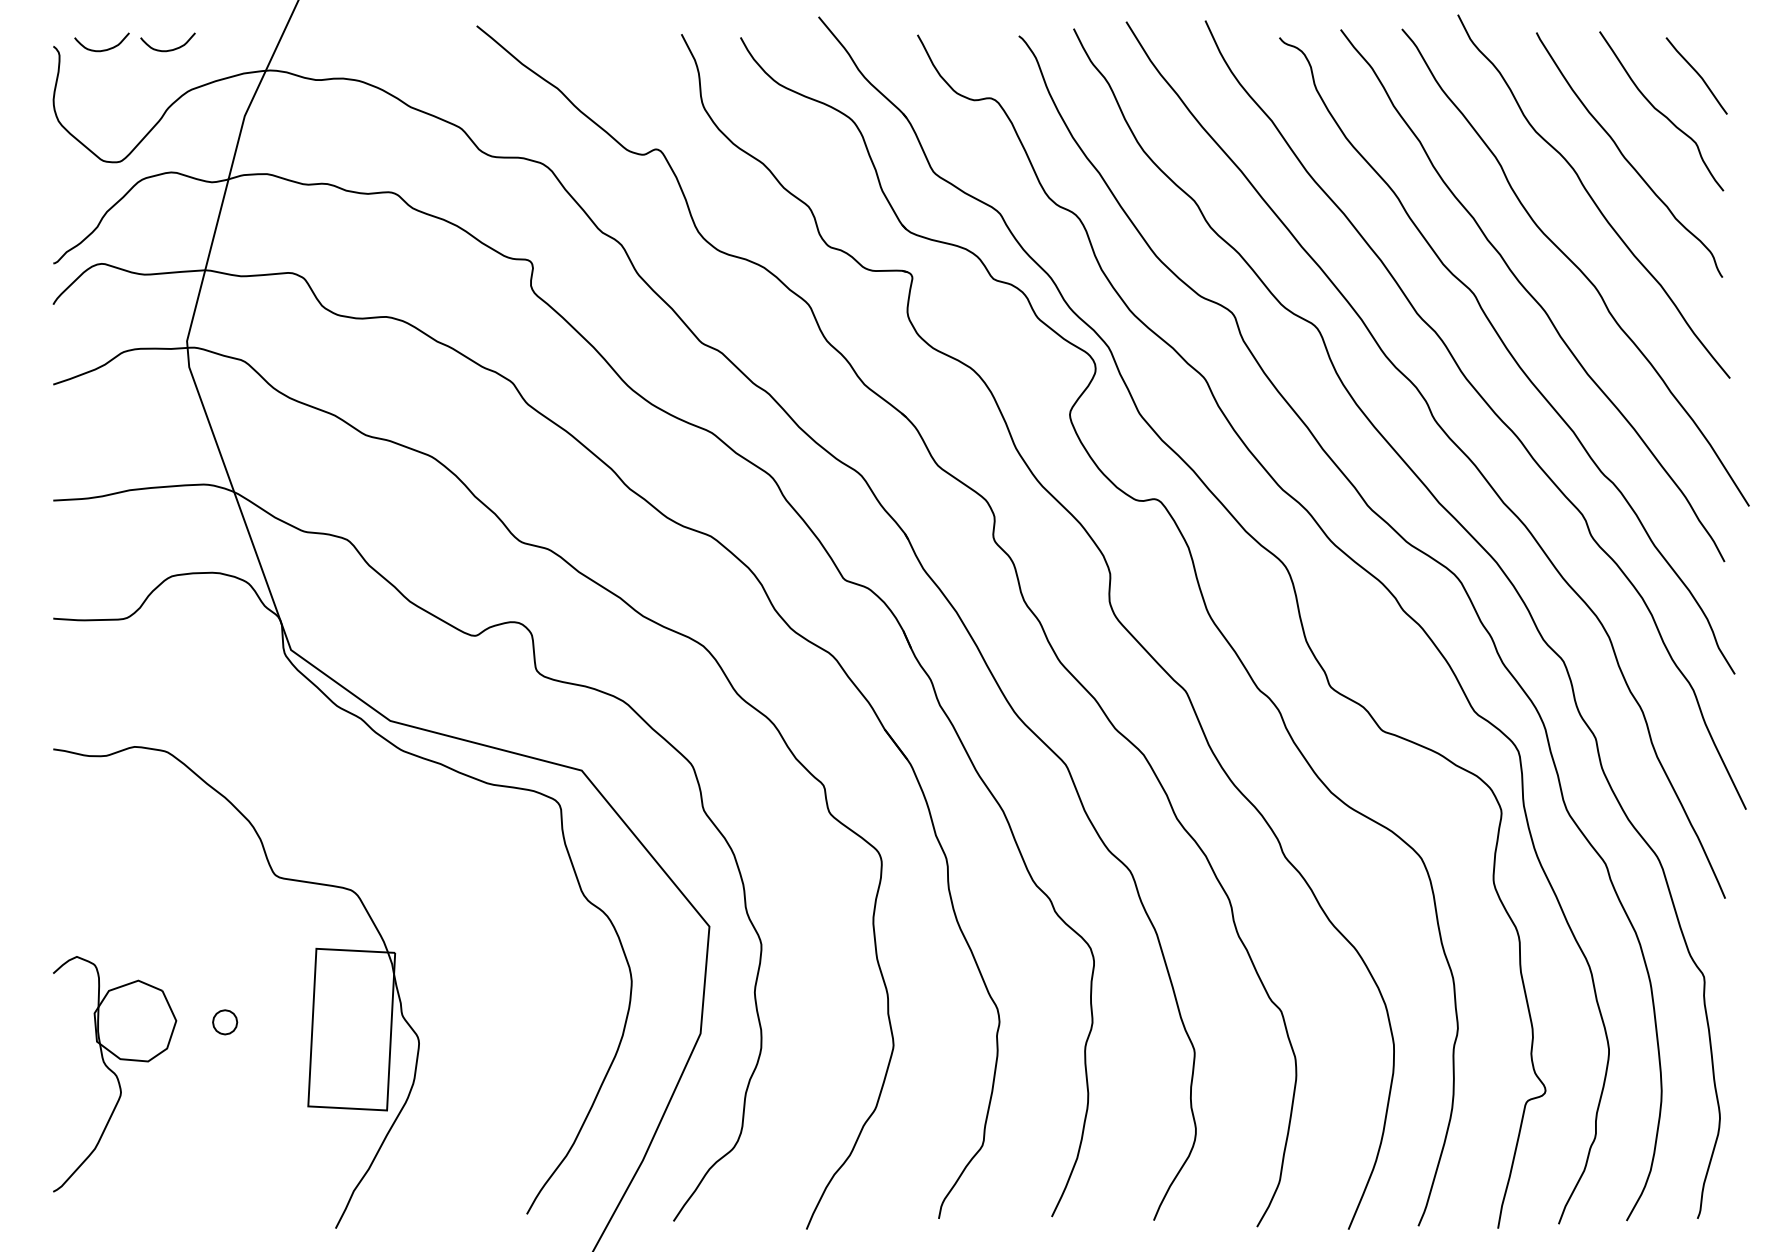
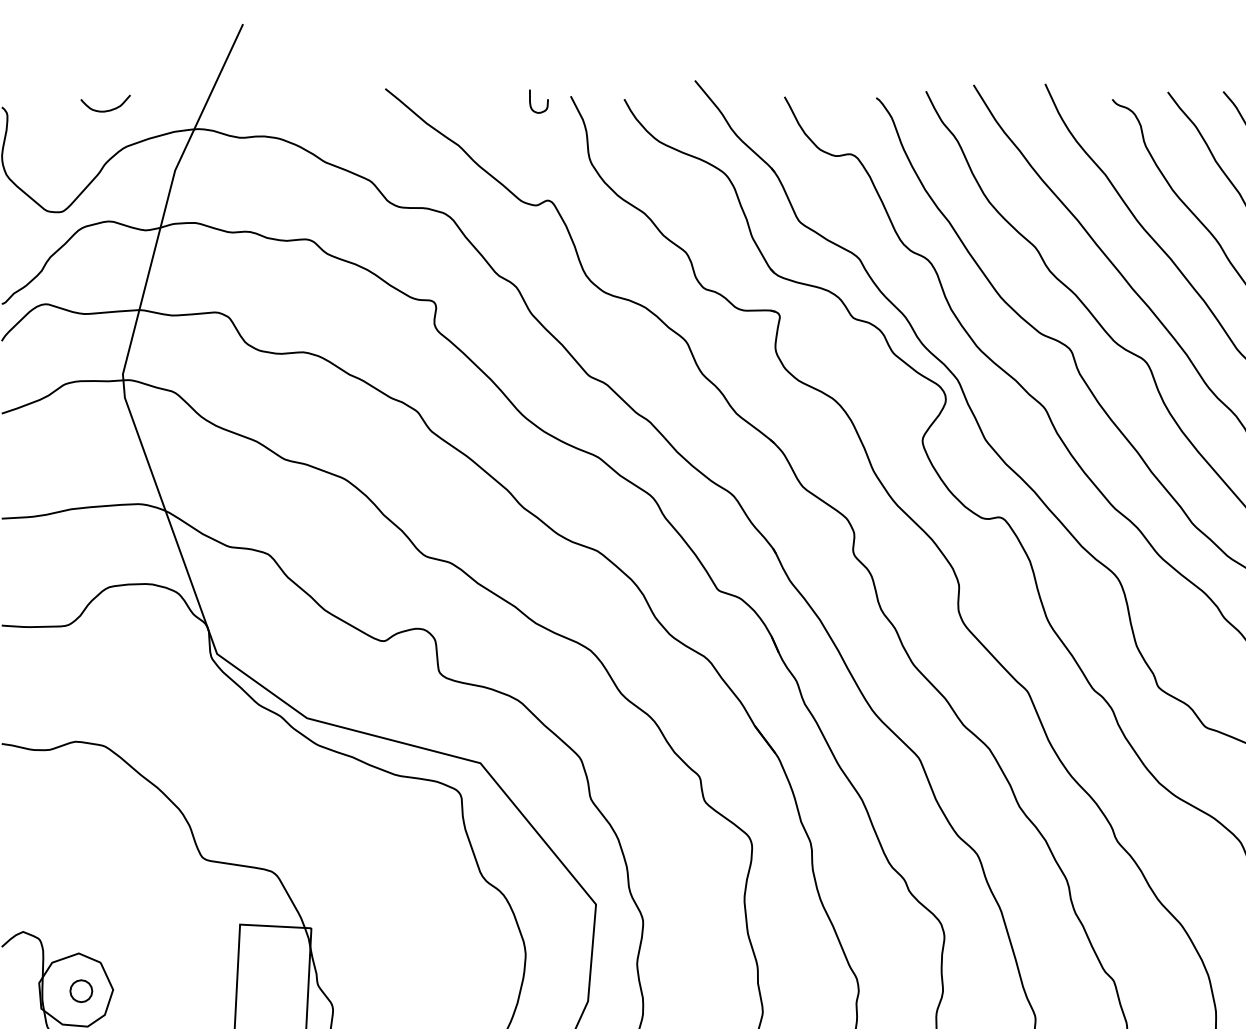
curve: (637, 39) -> (530, 101), added
curve: (102, 49) -> (46, 110), removed
part: (225, 1022) -> (81, 991), moved

